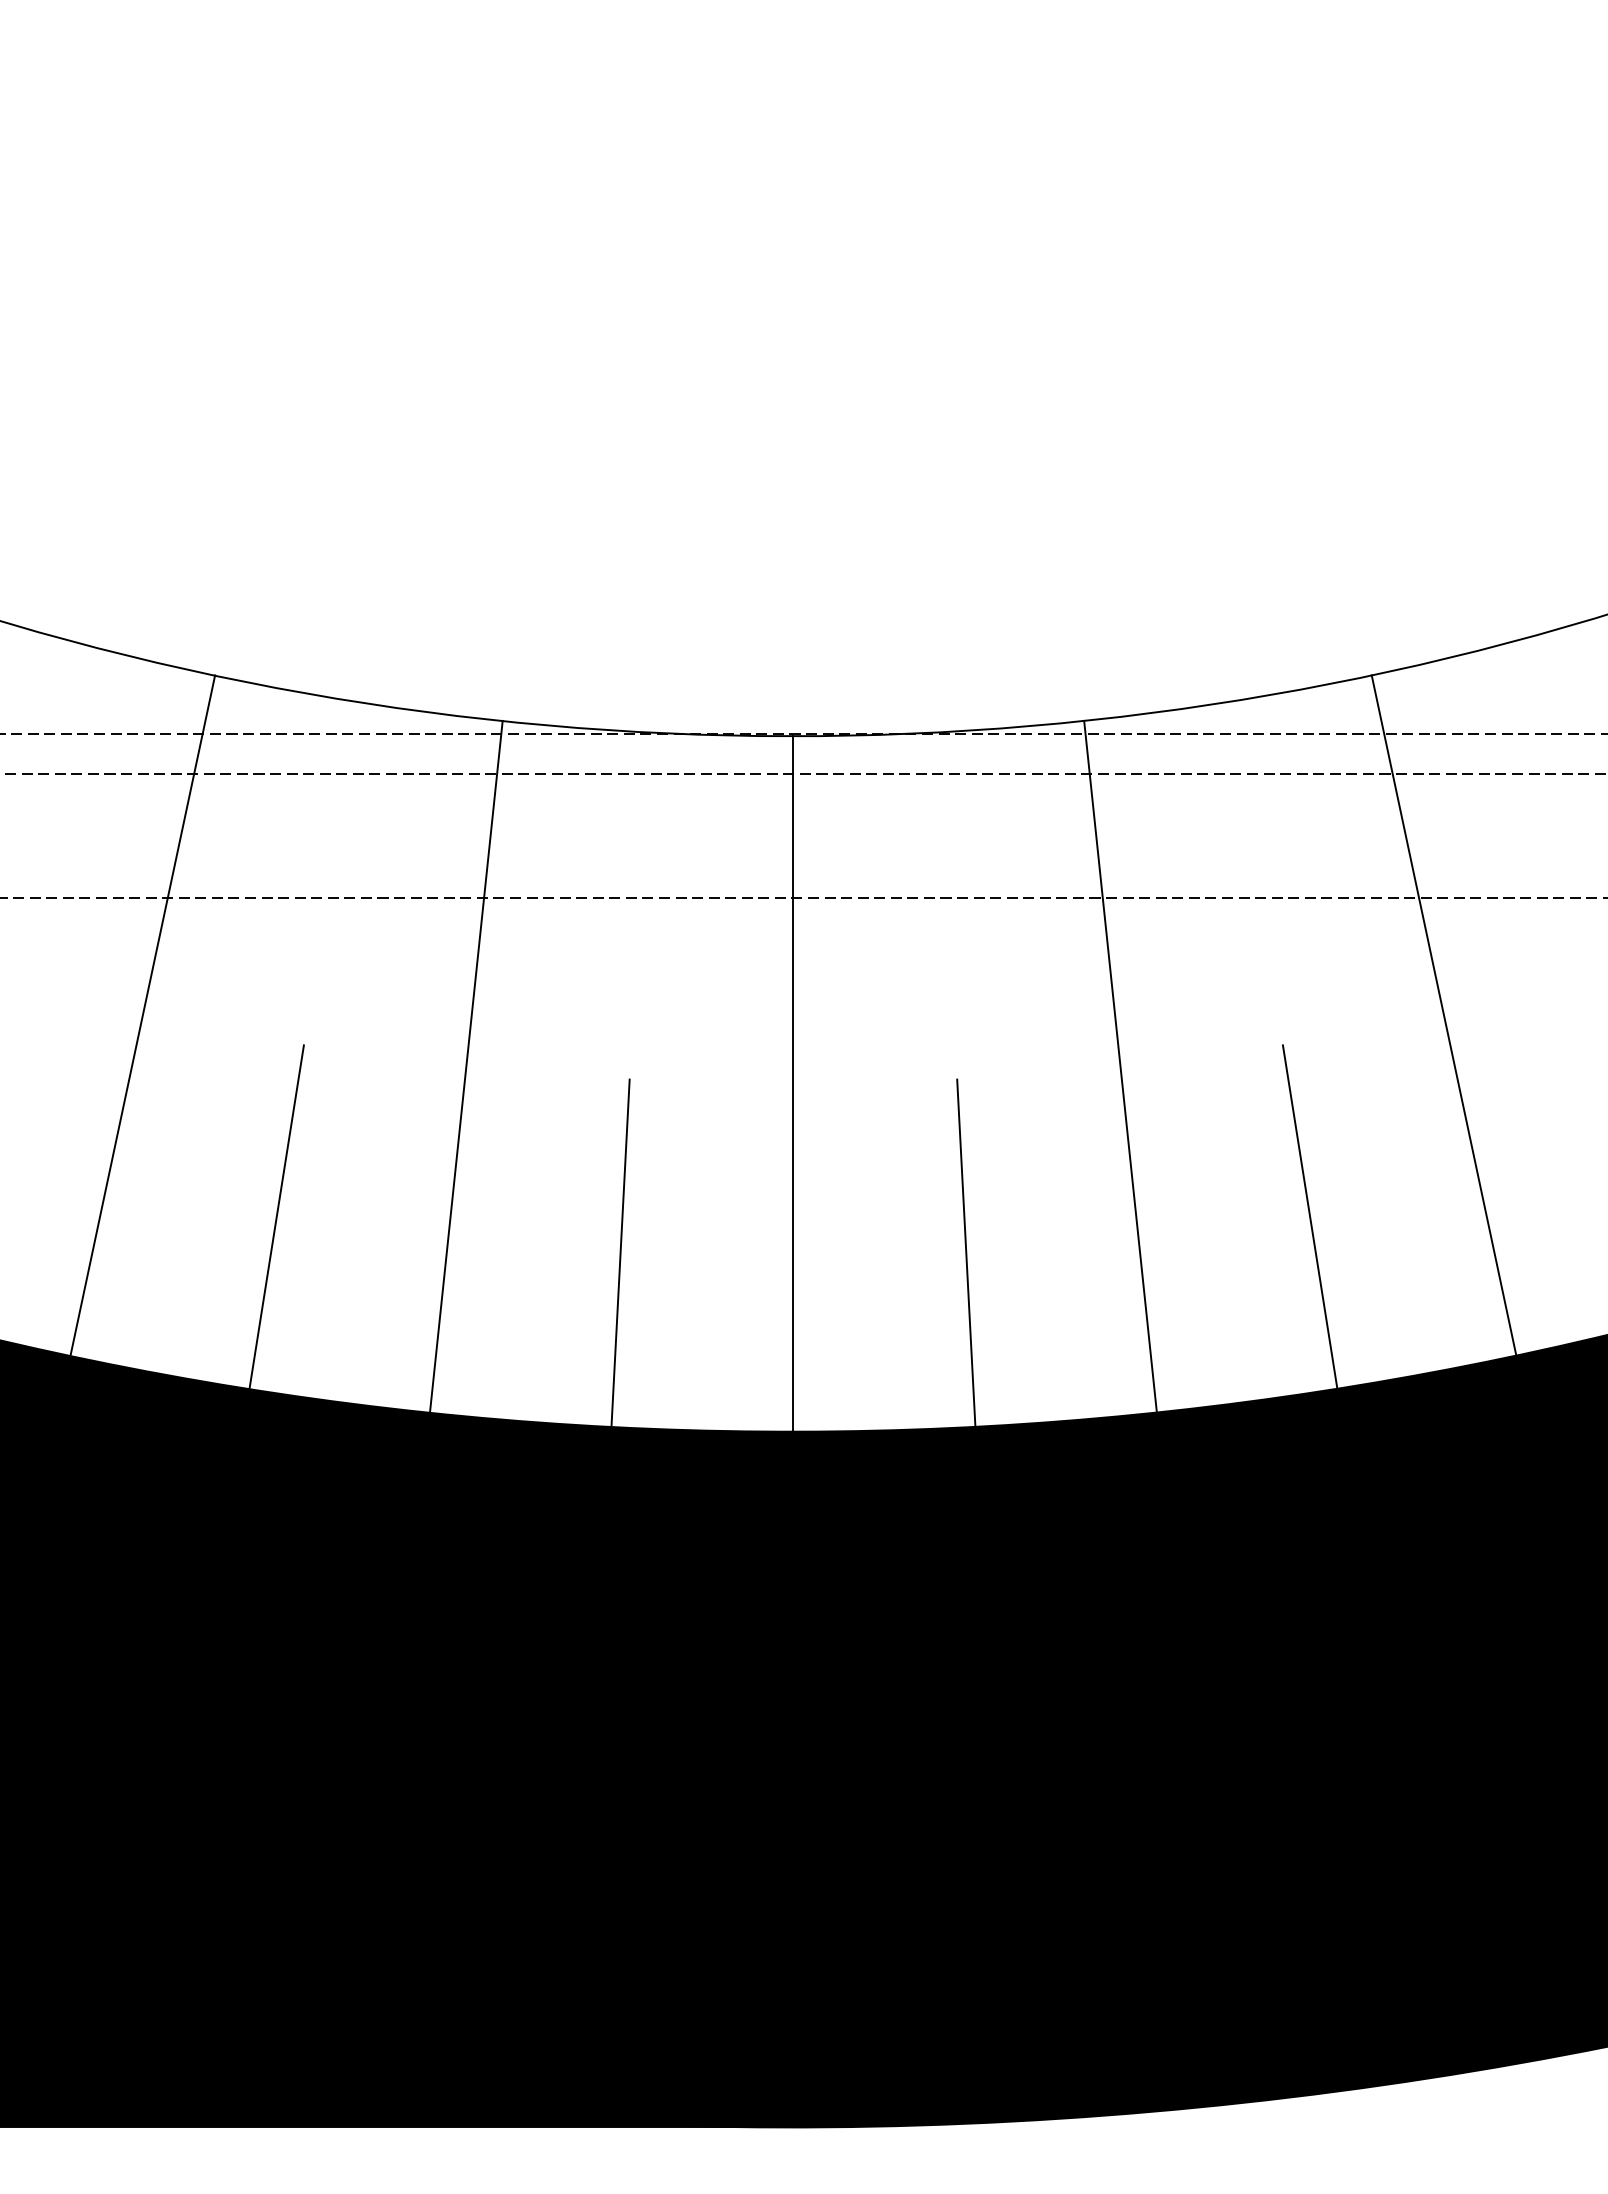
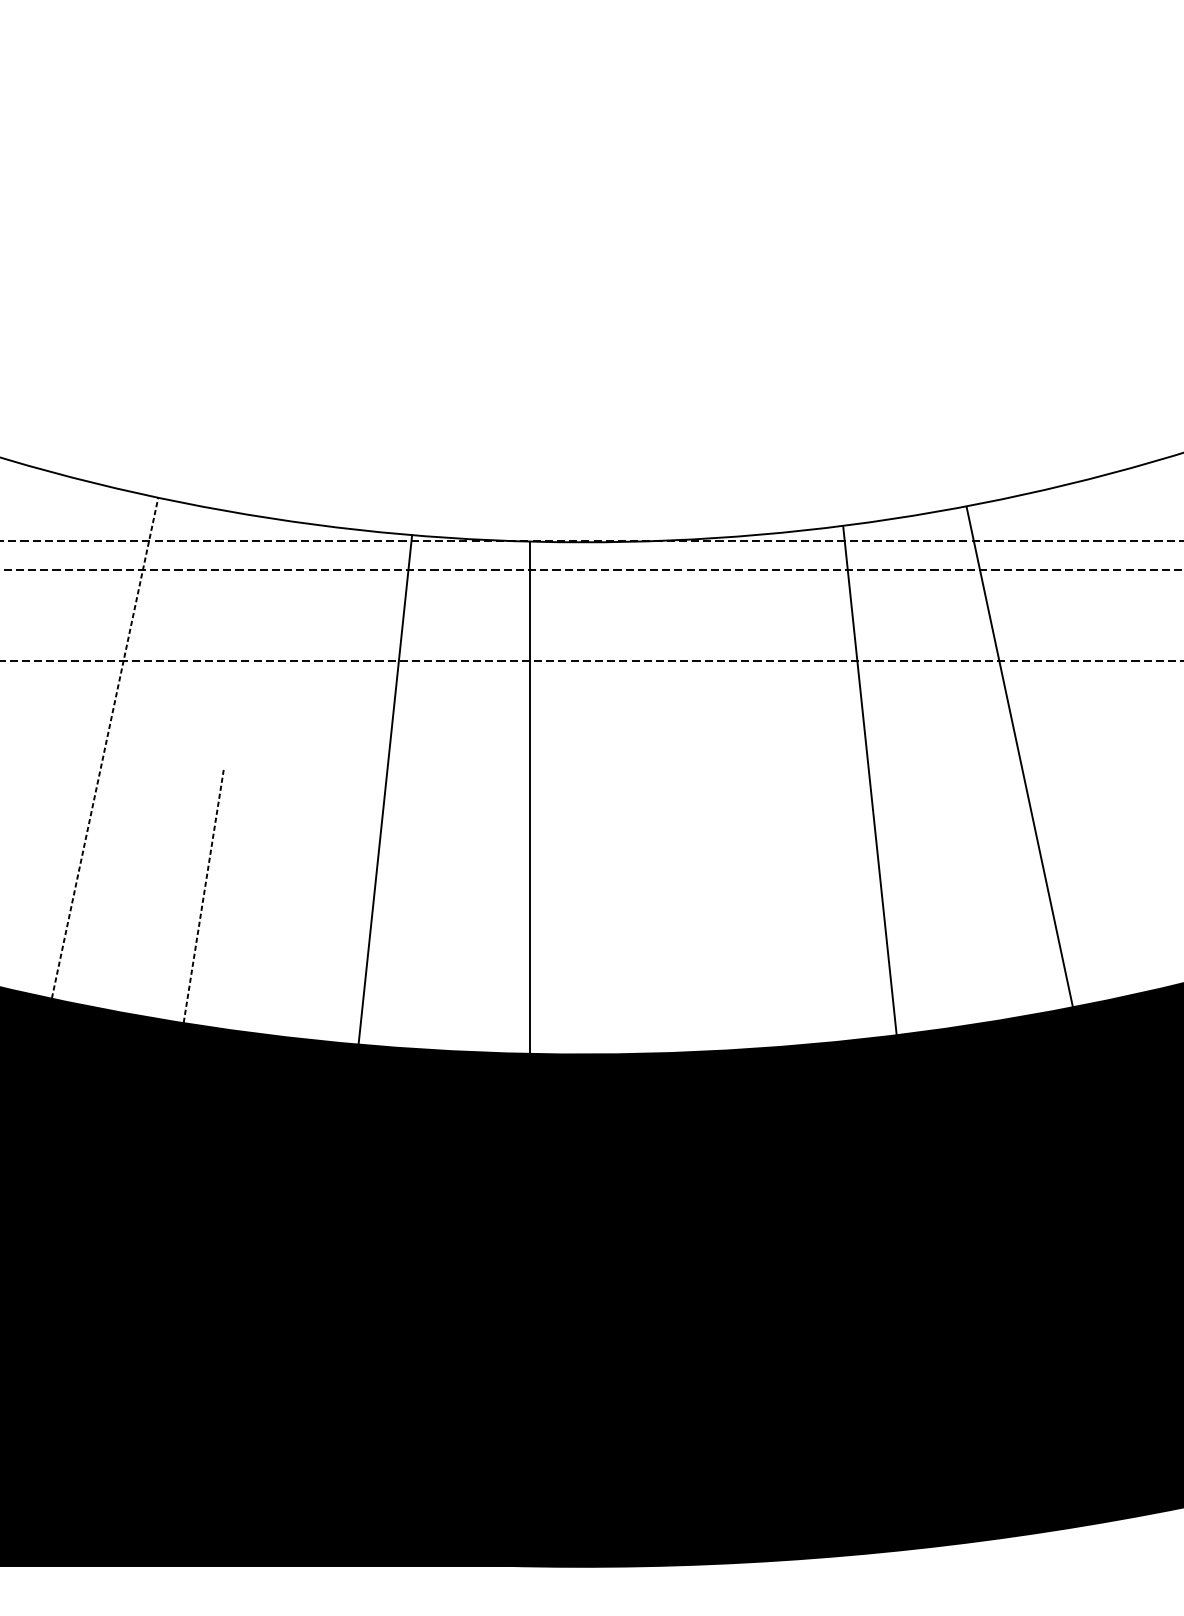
line: (142, 1015) -> (104, 747), solid -> dashed
line: (1443, 1015) -> (1019, 757), moved
line: (465, 1066) -> (384, 789), moved
line: (1120, 1066) -> (869, 781), moved
line: (793, 1083) -> (530, 798), moved
line: (1309, 1216) -> (964, 895), removed
line: (276, 1217) -> (203, 896), solid -> dashed
line: (620, 1252) -> (456, 922), removed
line: (966, 1252) -> (711, 922), removed

